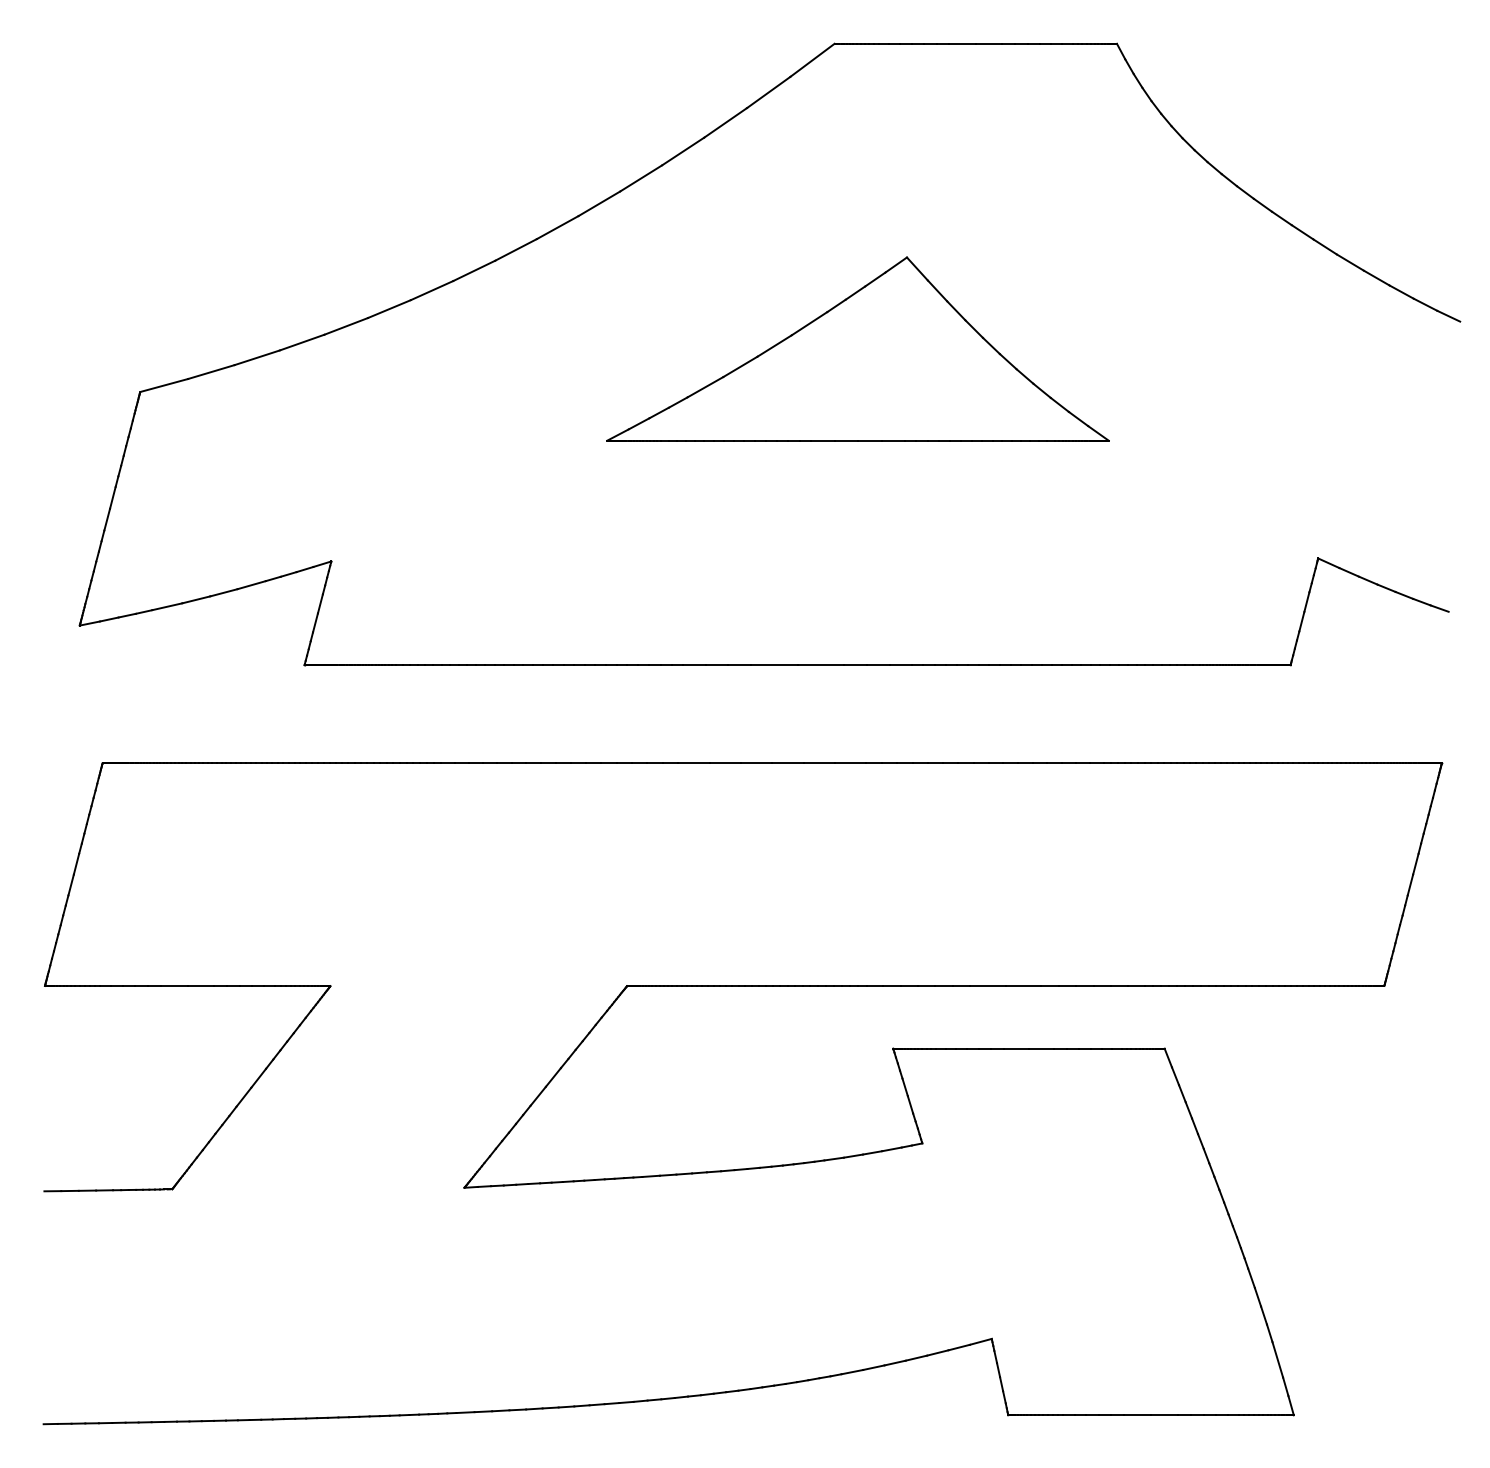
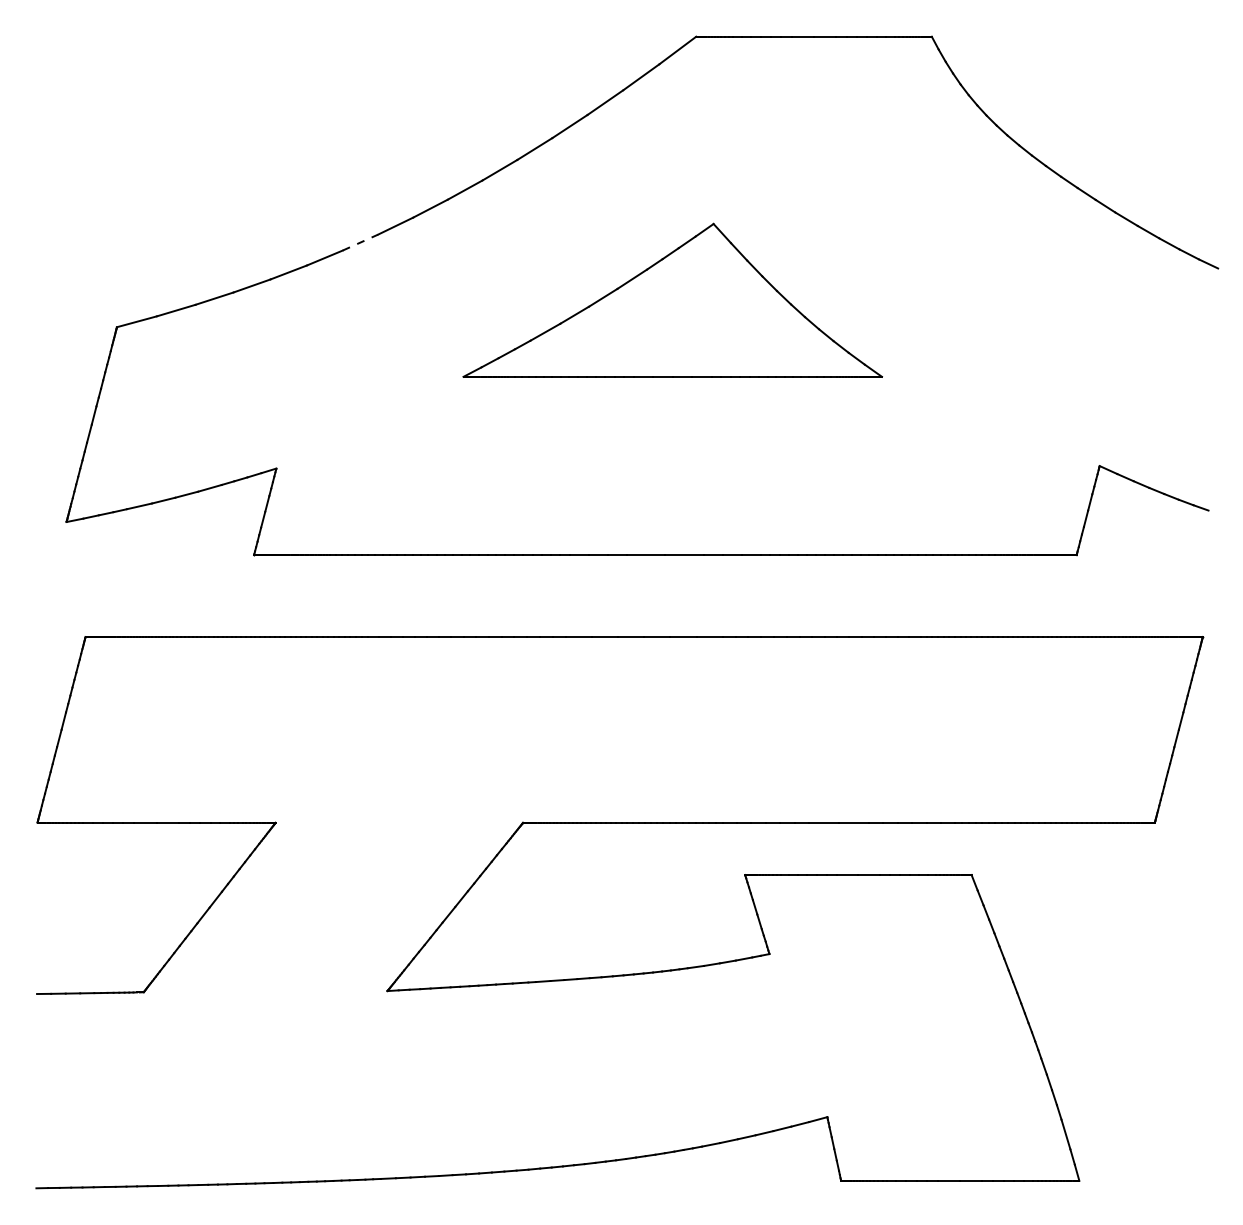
line: (432, 290) -> (360, 242), solid -> dashed
part: (857, 348) -> (672, 299), moved

